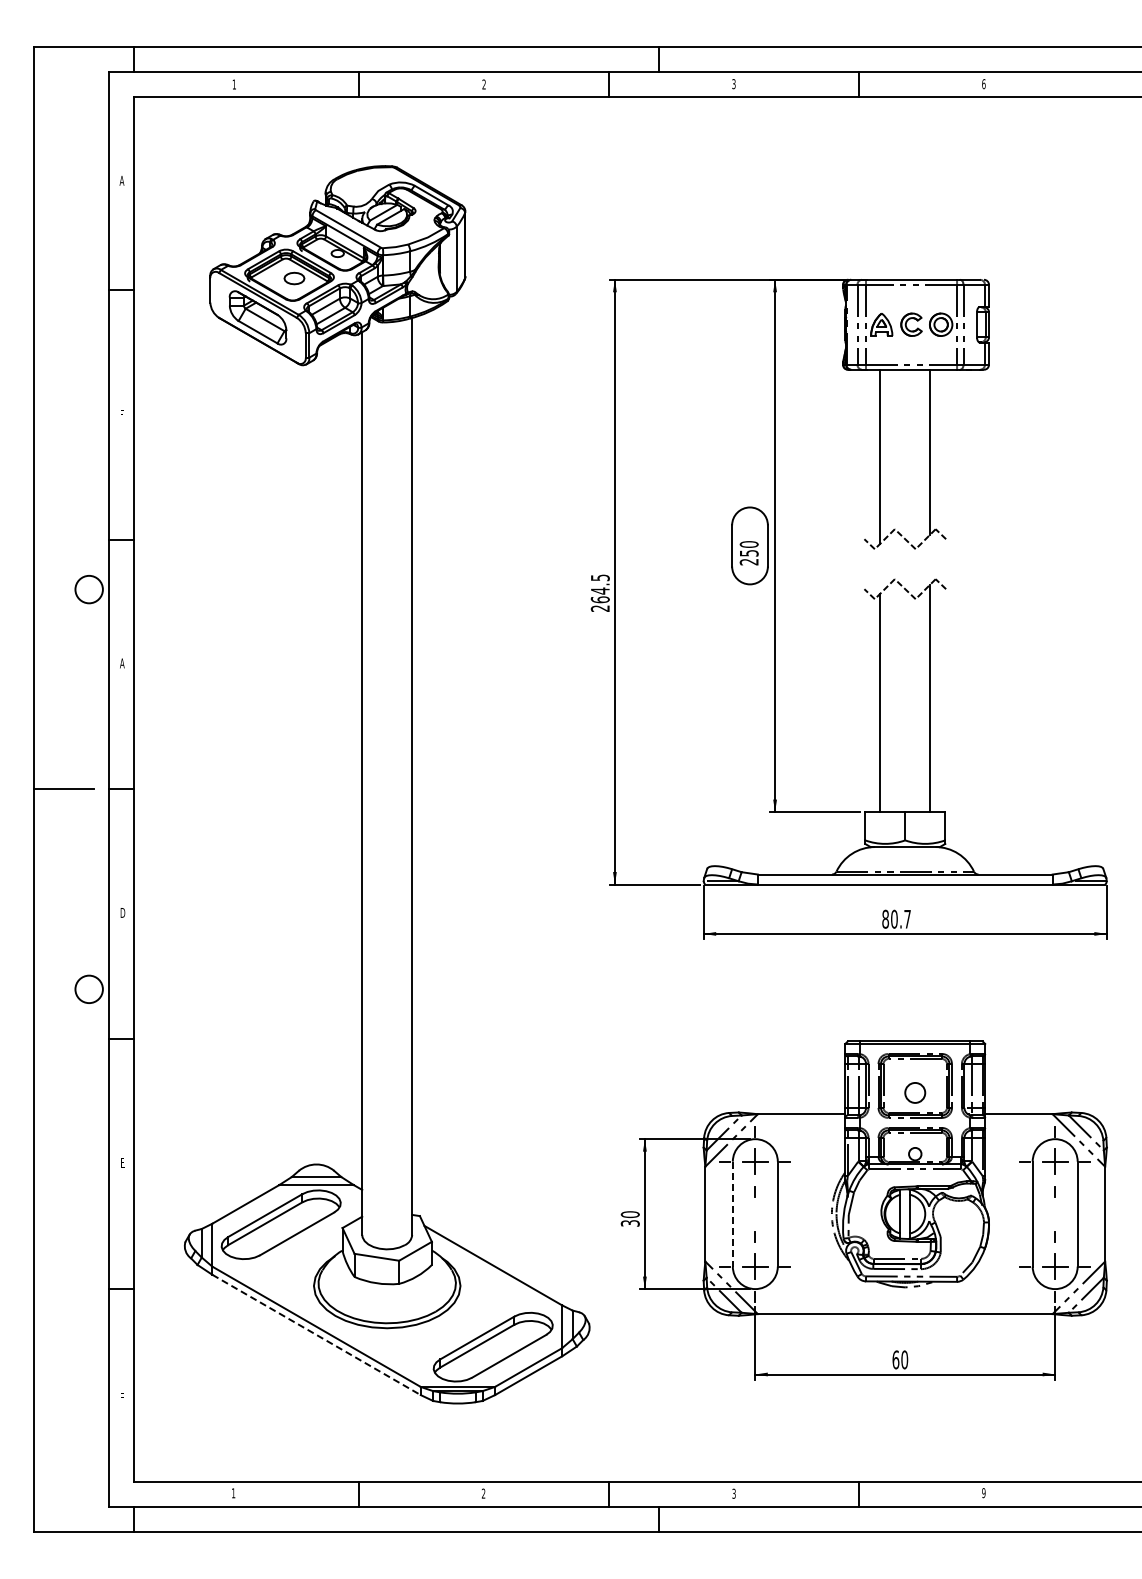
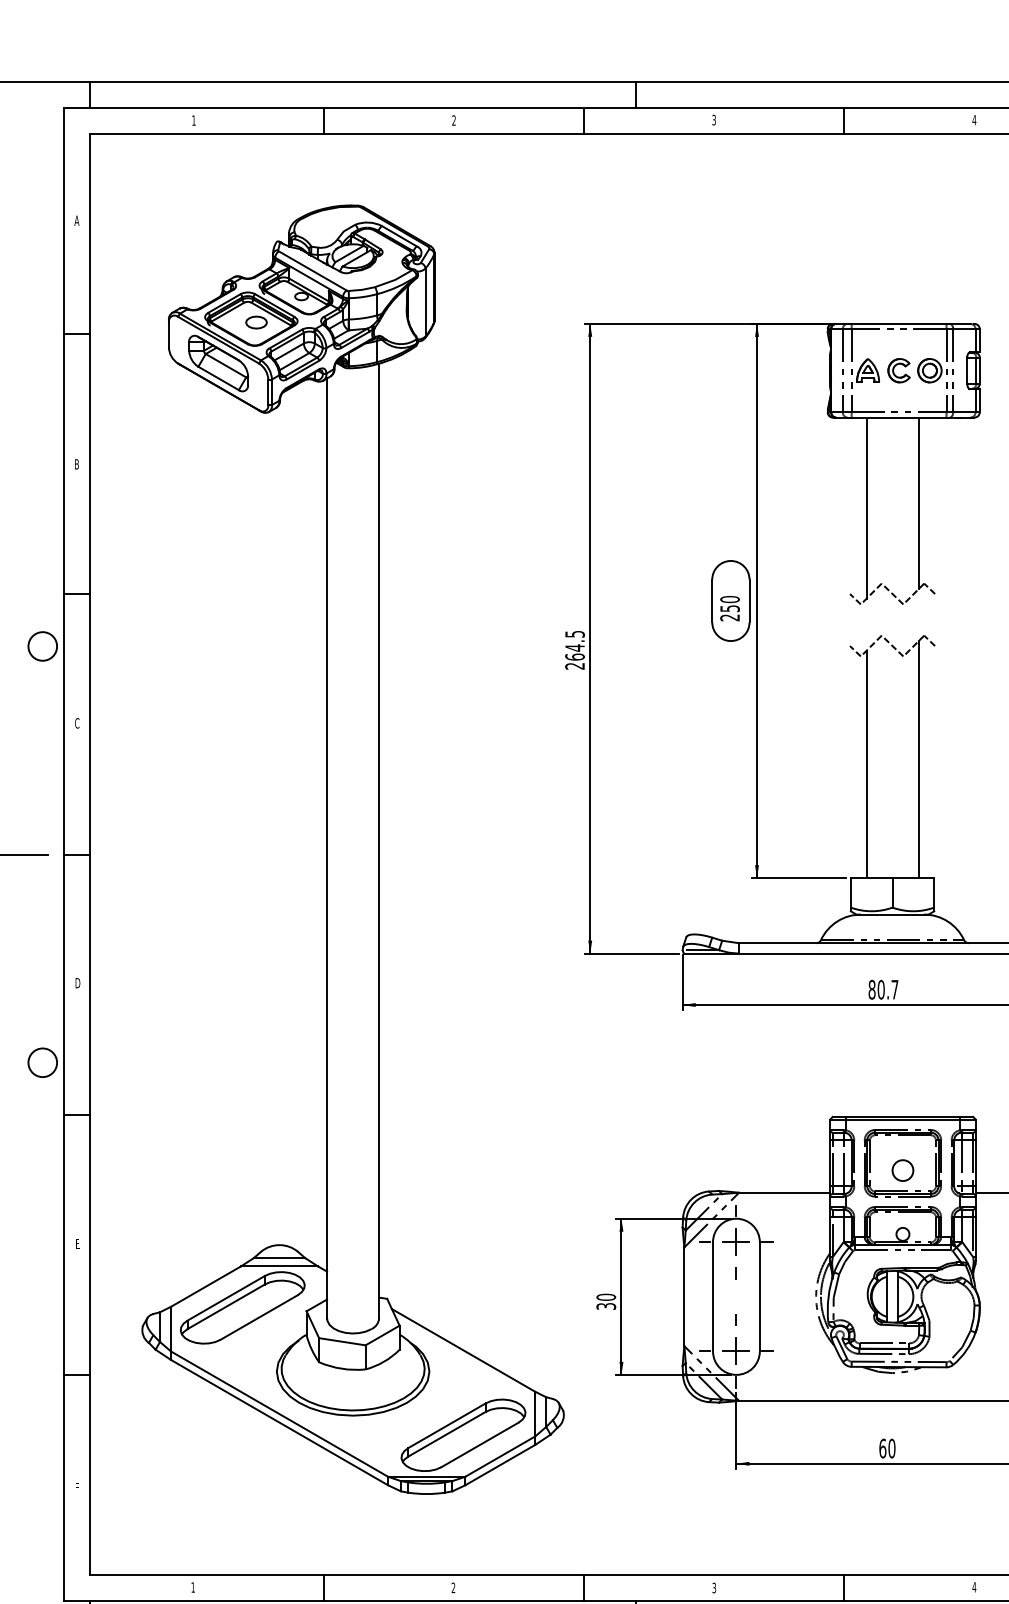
text: (983, 84) -> (974, 120), 6 -> 4
text: (121, 414) -> (76, 464), F -> B
text: (122, 663) -> (77, 723), A -> C
line: (732, 1214) -> (712, 1297), dashed -> solid
line: (316, 1335) -> (279, 1423), dashed -> solid
text: (983, 1493) -> (974, 1587), 9 -> 4

